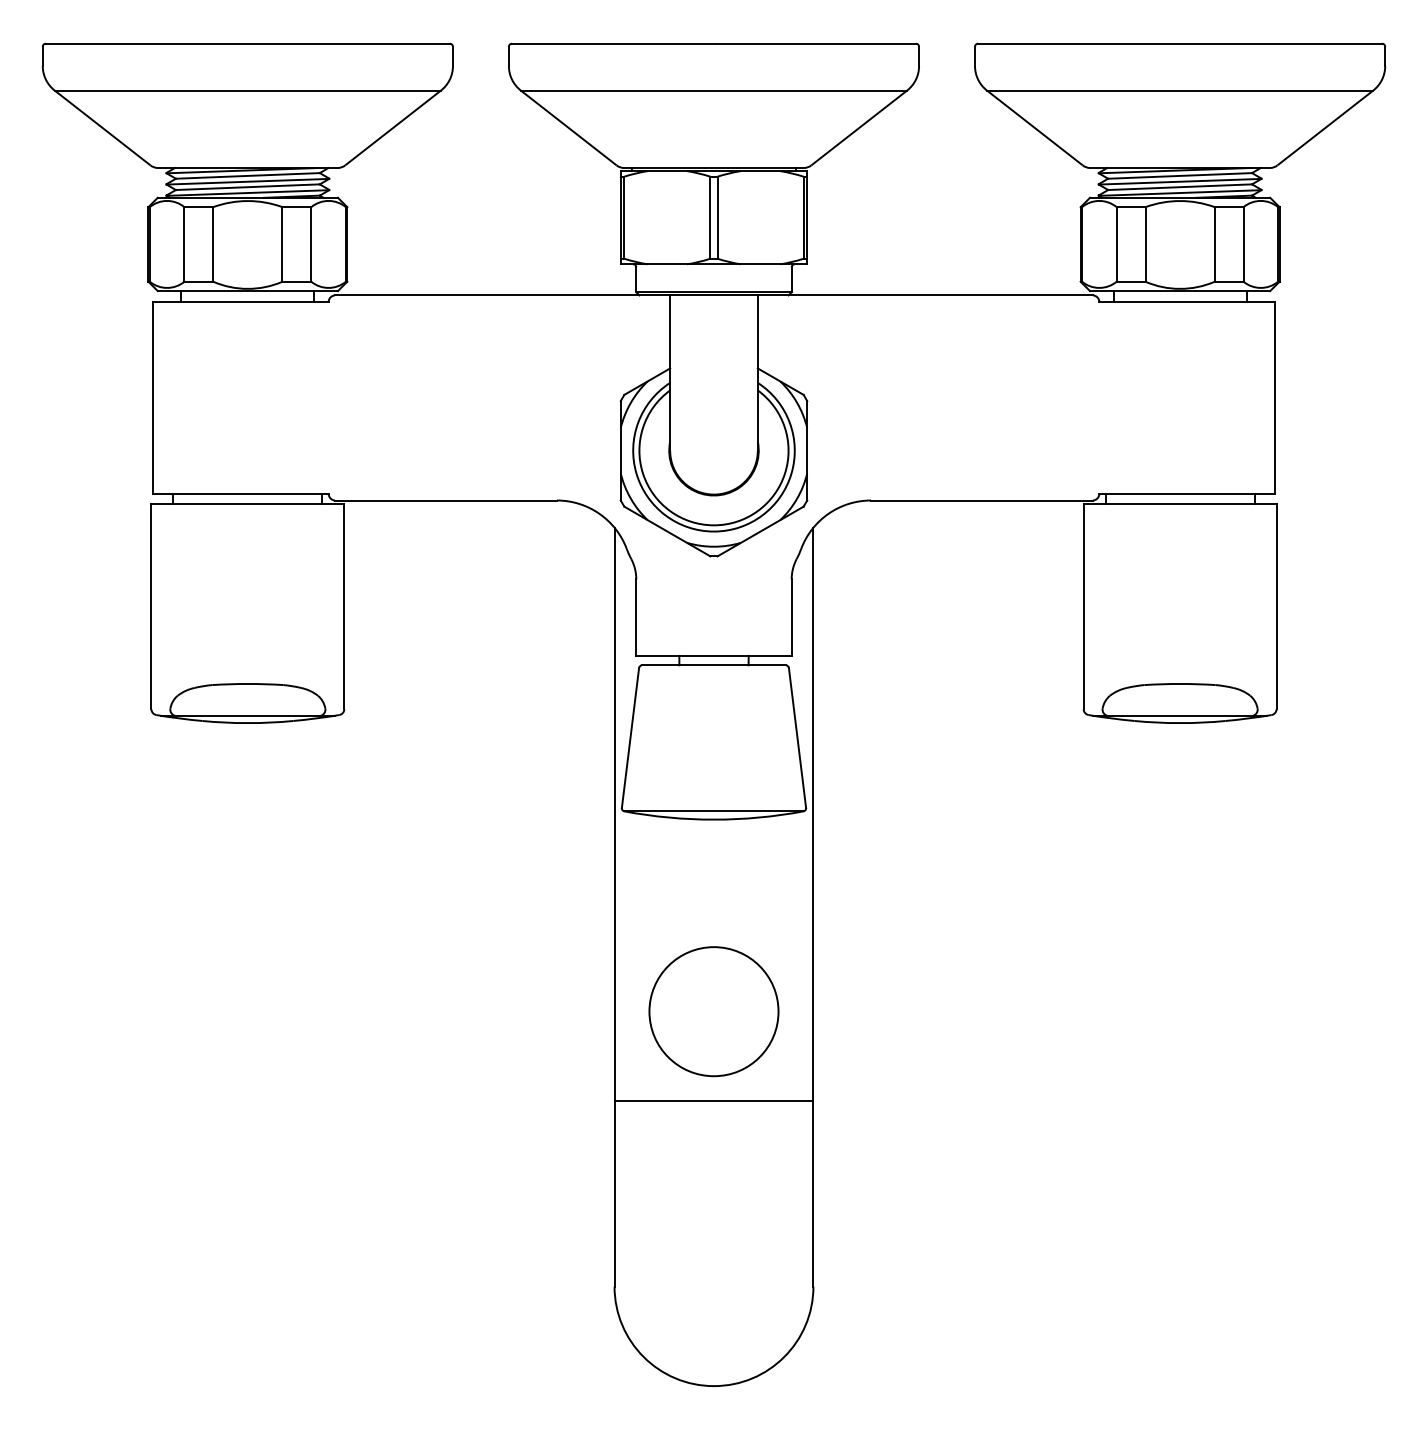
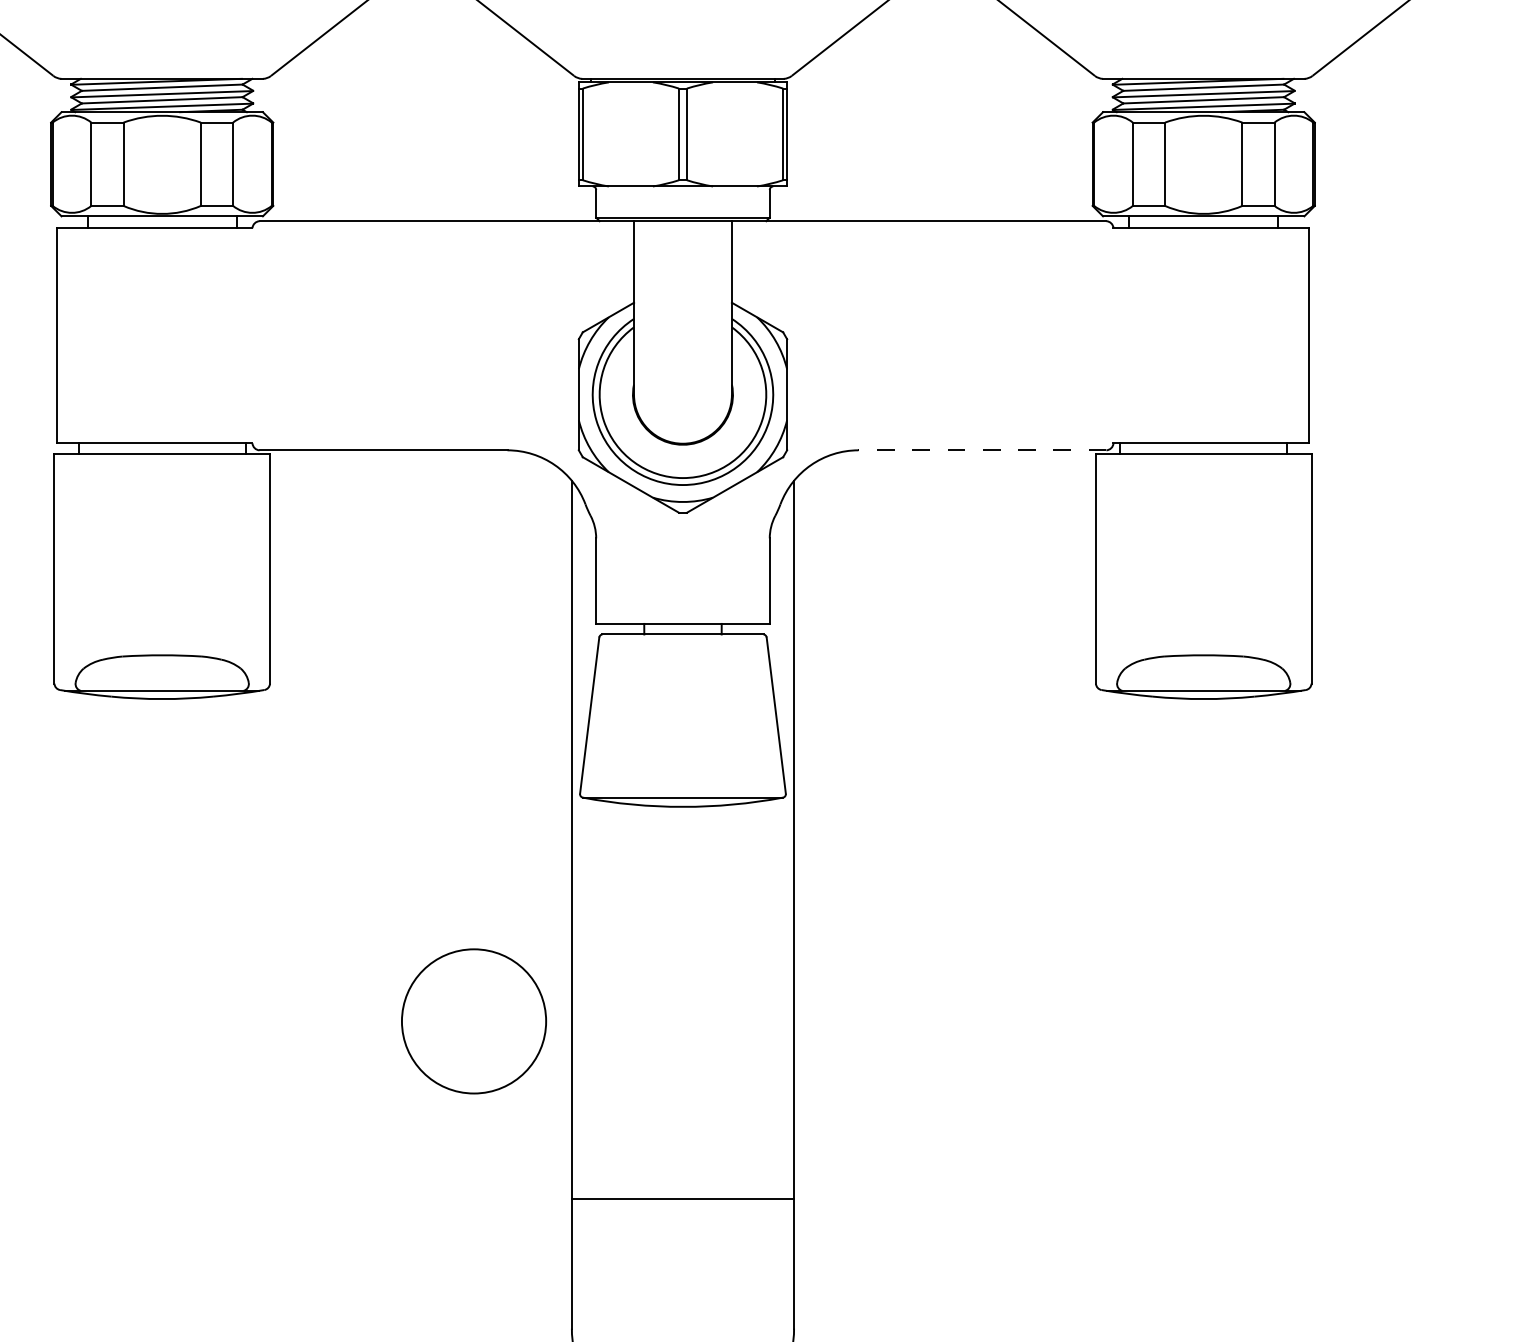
line: (982, 500) -> (982, 450), solid -> dashed
circle: (713, 1011) -> (473, 1021), moved
line: (713, 1100) -> (682, 1198), moved

